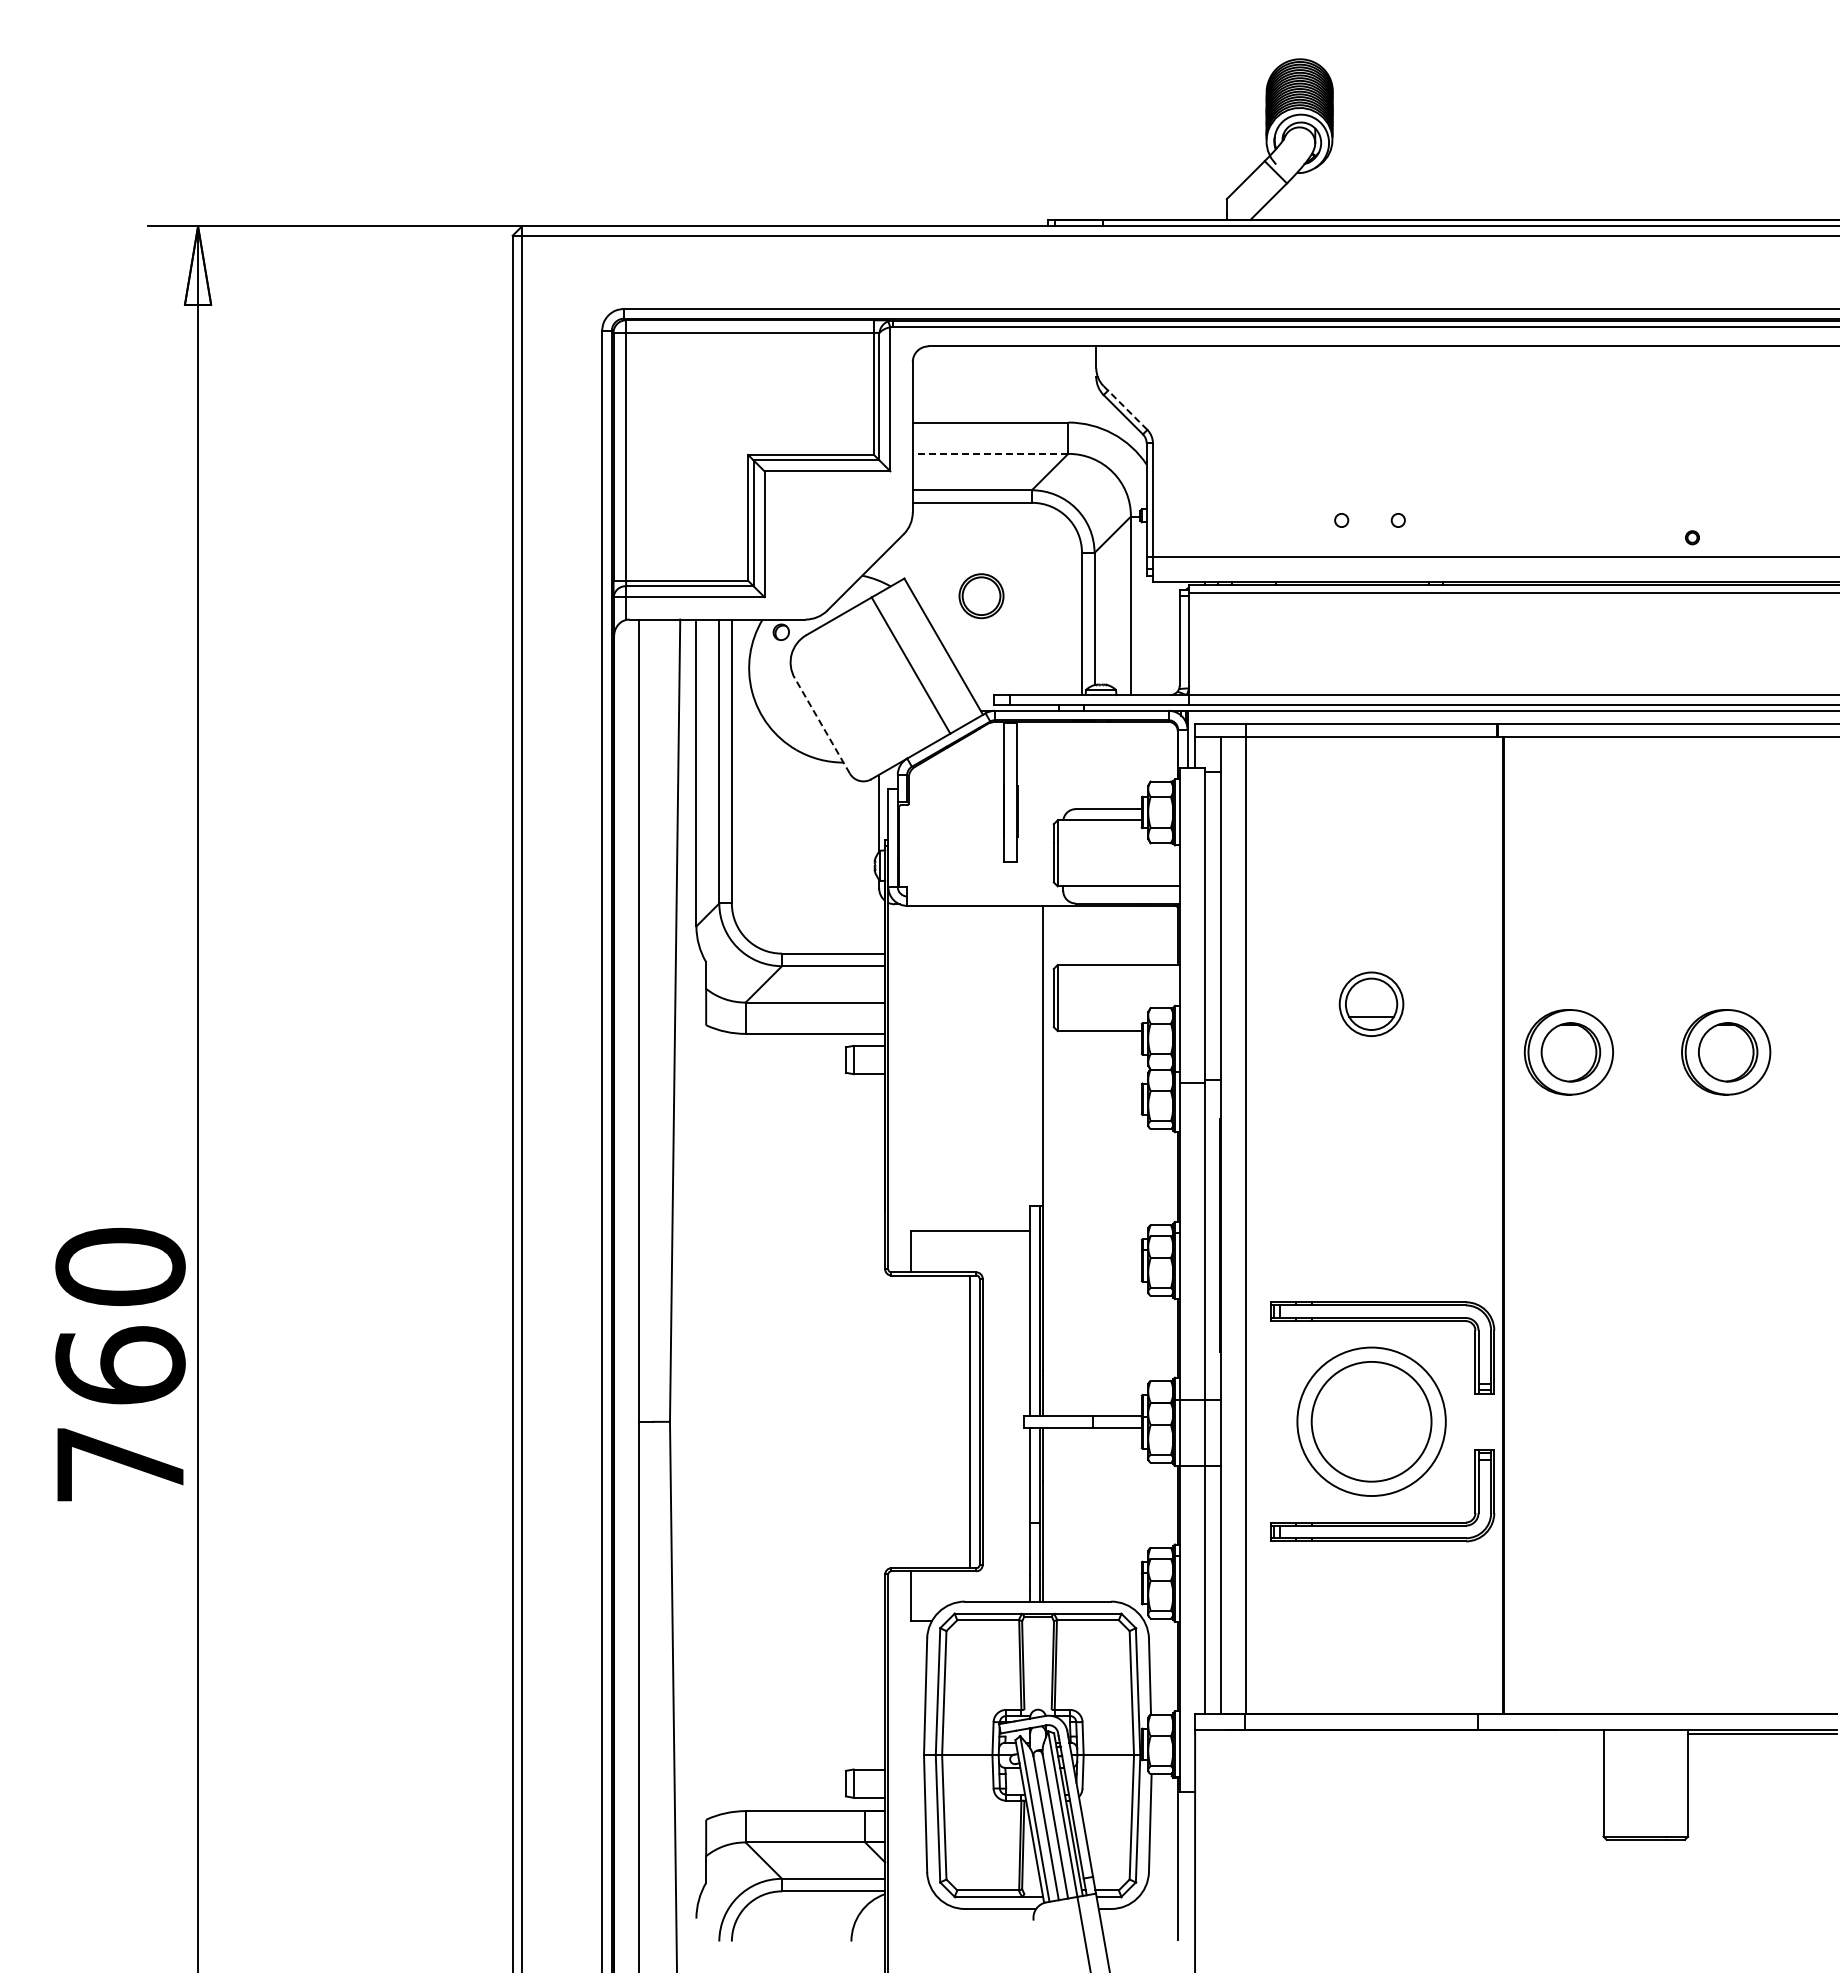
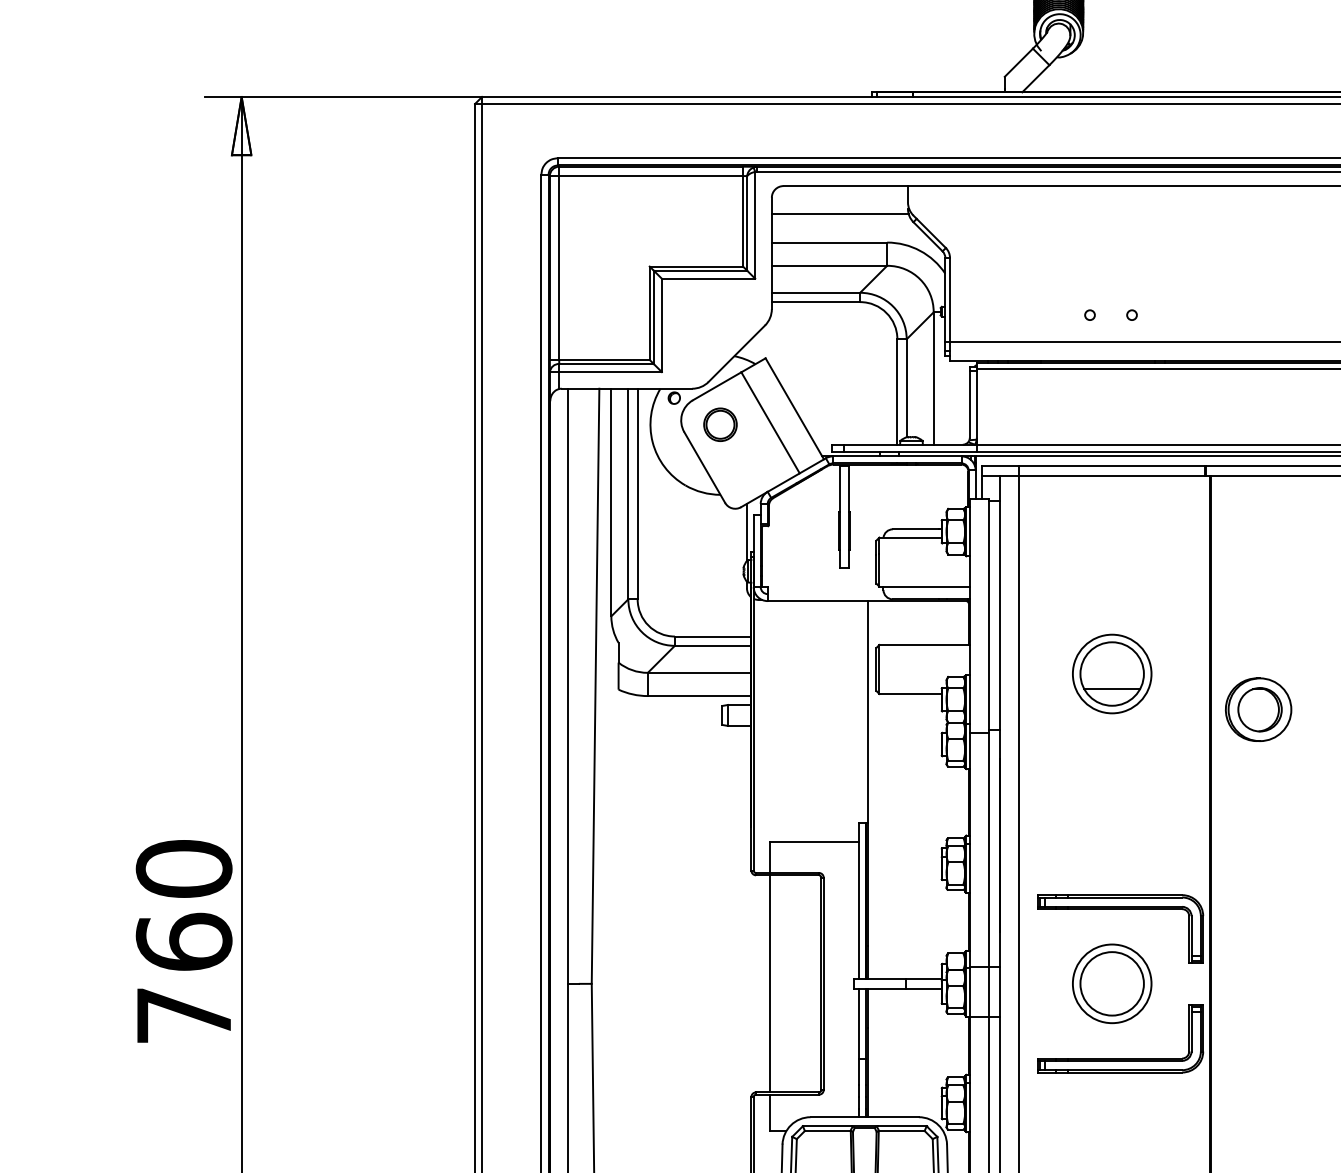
line: (1004, 383) -> (839, 213), added
line: (1125, 408) -> (929, 232), dashed -> solid
line: (990, 453) -> (829, 265), dashed -> solid
part: (981, 596) -> (720, 425), moved
line: (822, 725) -> (704, 467), dashed -> solid
part: (1371, 1004) -> (1112, 674), size x1.67
line: (969, 1421) -> (770, 983), moved
part: (1371, 1421) -> (1112, 983), size x0.71

